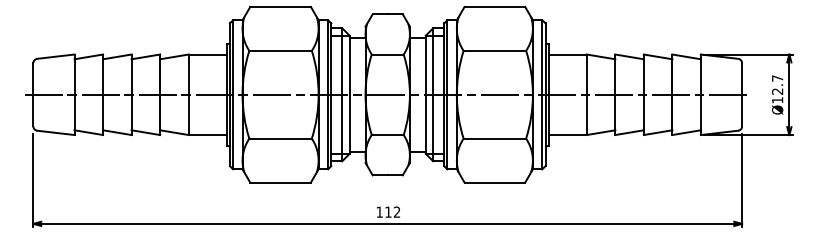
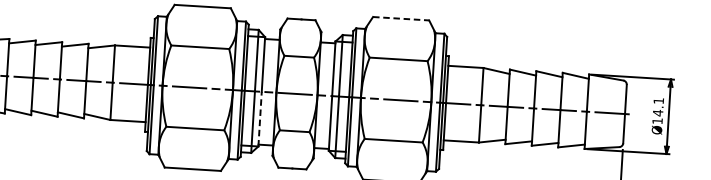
line: (495, 6) -> (401, 18), solid -> dashed
text: (777, 85) -> (658, 107), Ø12.7 -> Ø14.1
line: (349, 124) -> (259, 119), solid -> dashed

